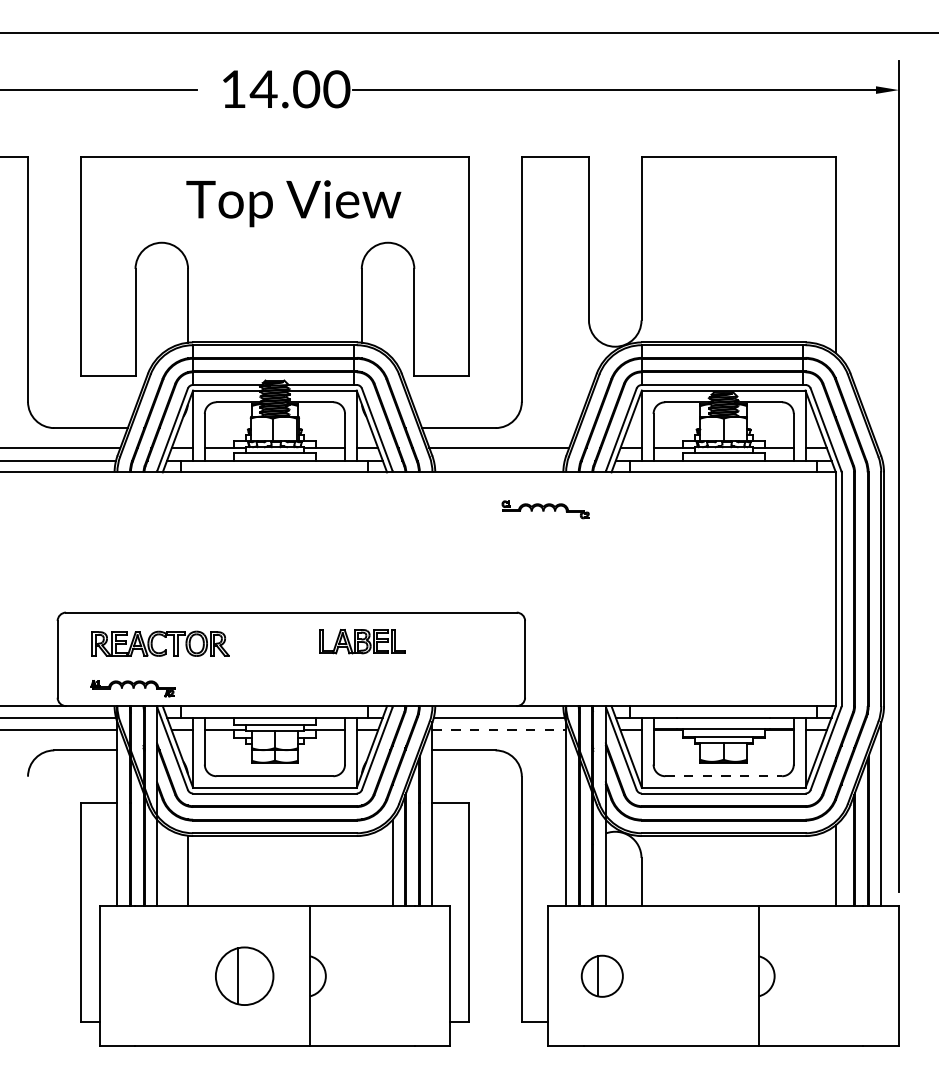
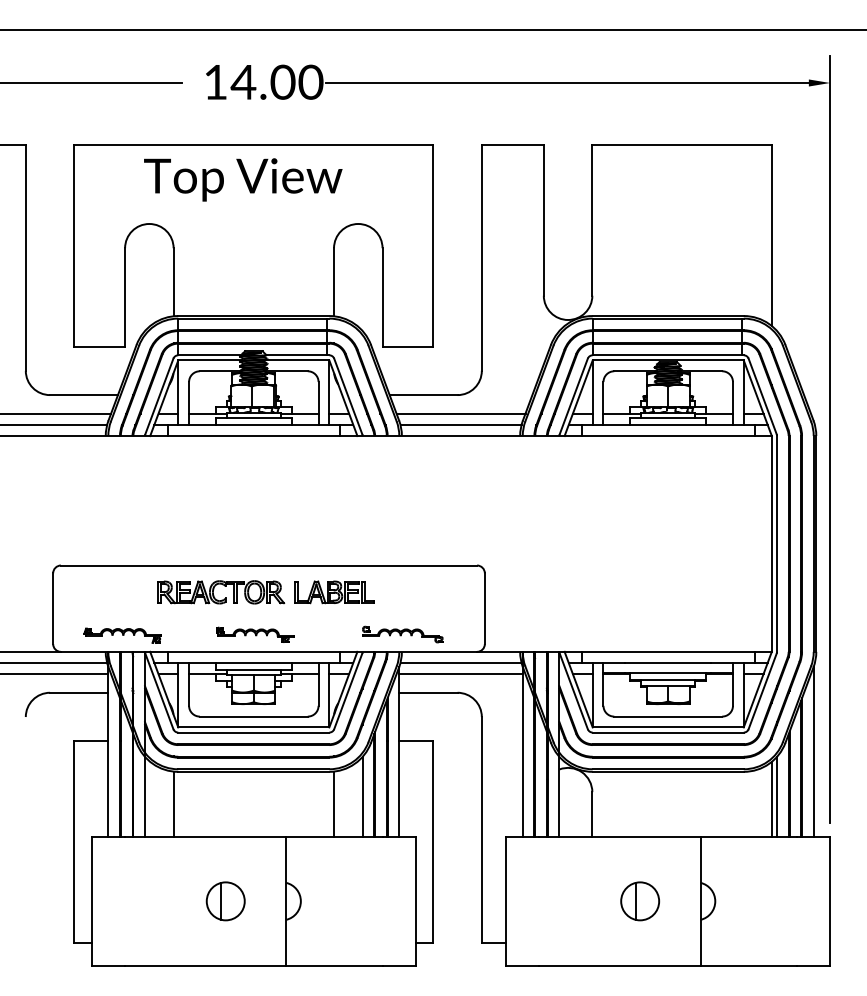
text: (294, 203) -> (243, 179), moved
line: (498, 460) -> (460, 425), added
part: (545, 509) -> (402, 634), moved
part: (165, 649) -> (225, 597), moved
part: (276, 687) -> (255, 634), added
line: (499, 730) -> (461, 674), dashed -> solid
line: (723, 776) -> (668, 716), dashed -> solid
line: (842, 862) -> (777, 796), added
line: (362, 870) -> (334, 803), added
part: (244, 976) -> (225, 901), size x0.71
part: (602, 976) -> (640, 901), moved

